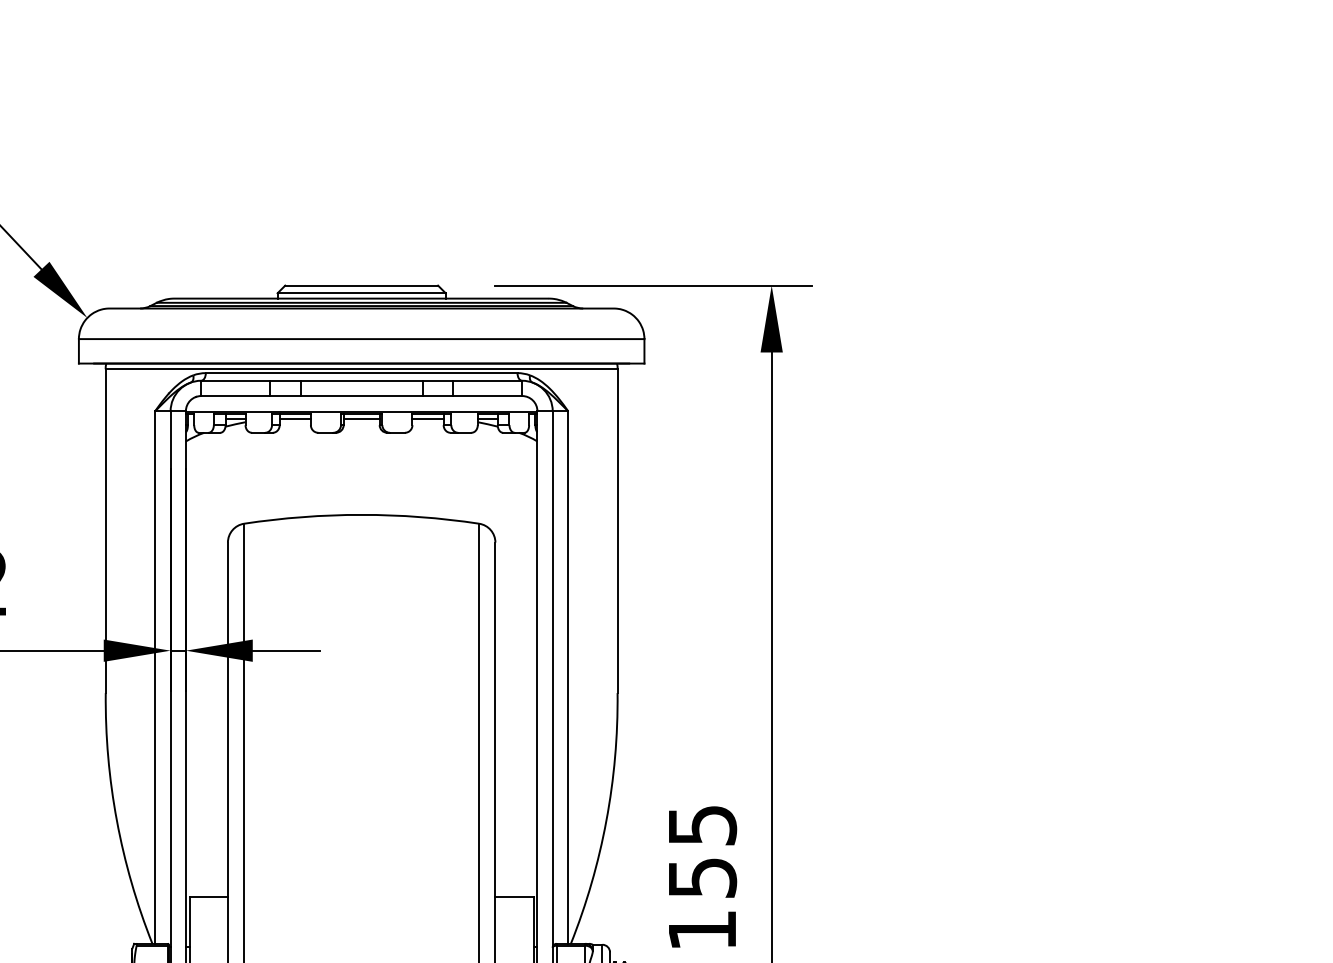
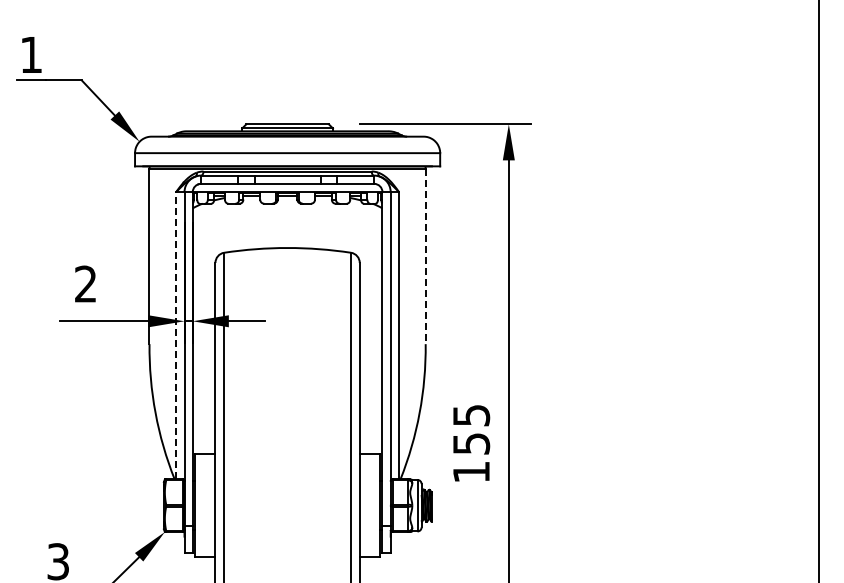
line: (617, 532) -> (425, 257), solid -> dashed
line: (155, 677) -> (176, 335), solid -> dashed

